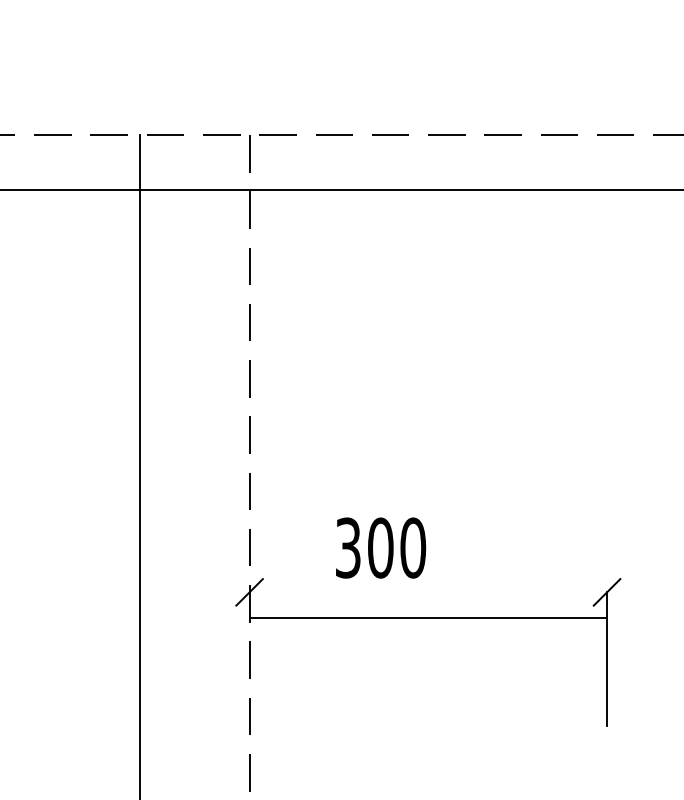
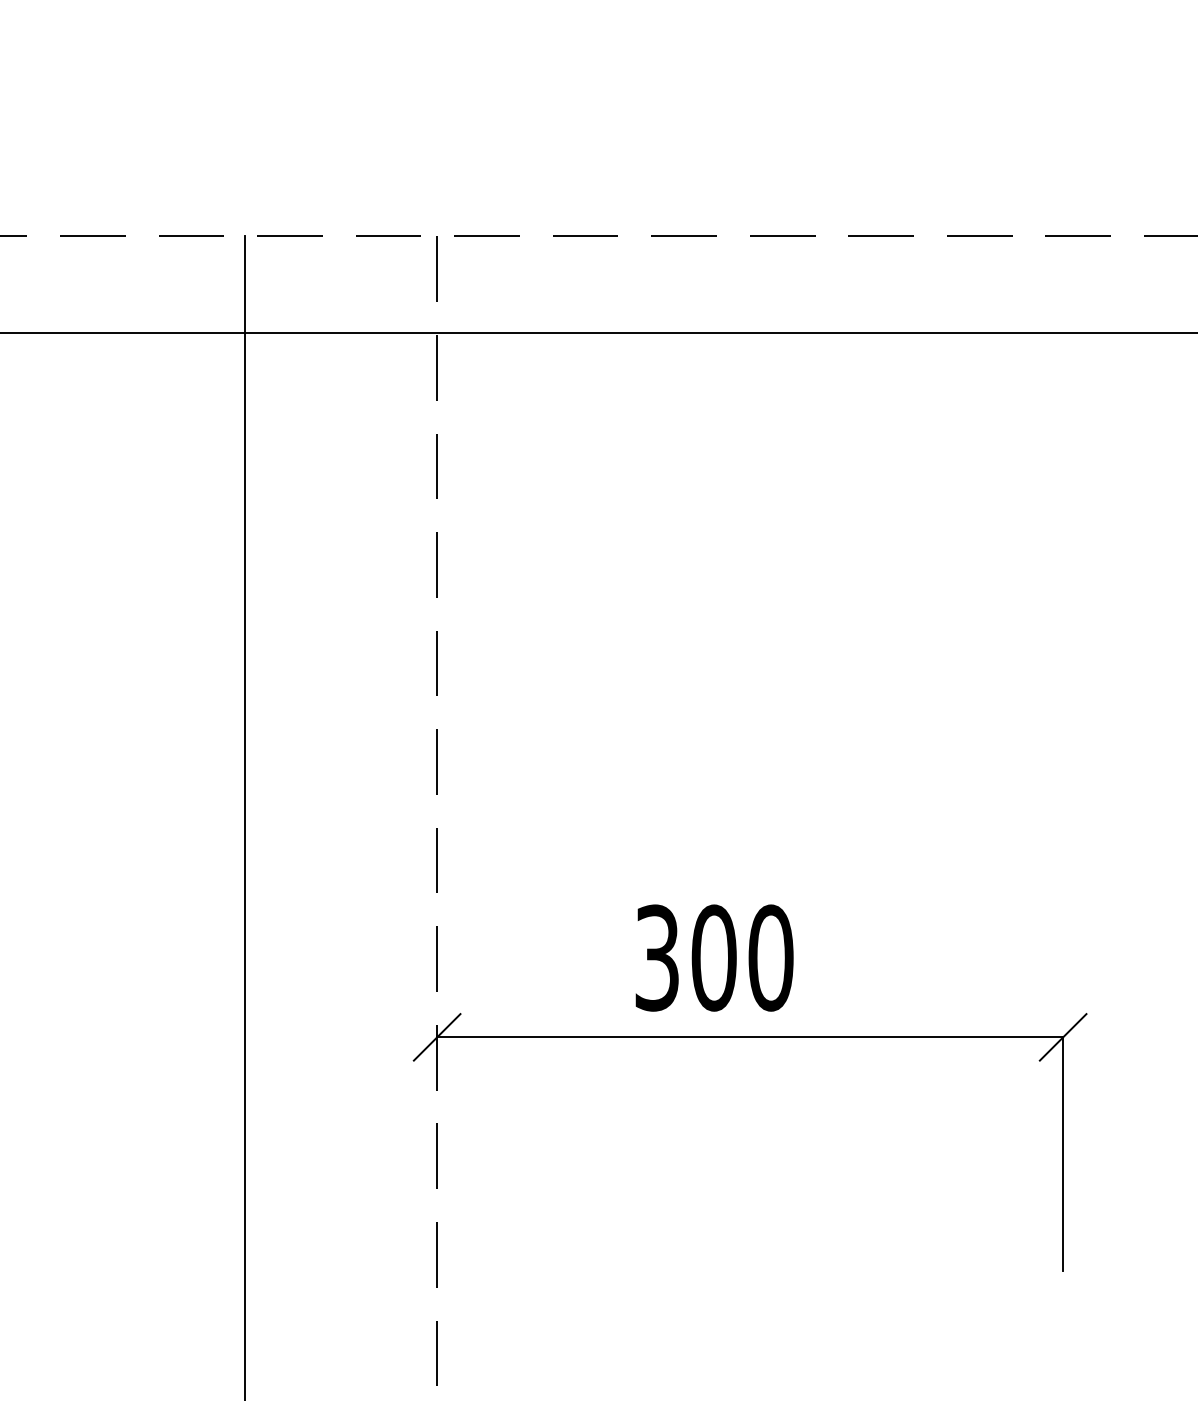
text: (381, 547) -> (715, 957), moved
line: (428, 618) -> (750, 1037), moved

